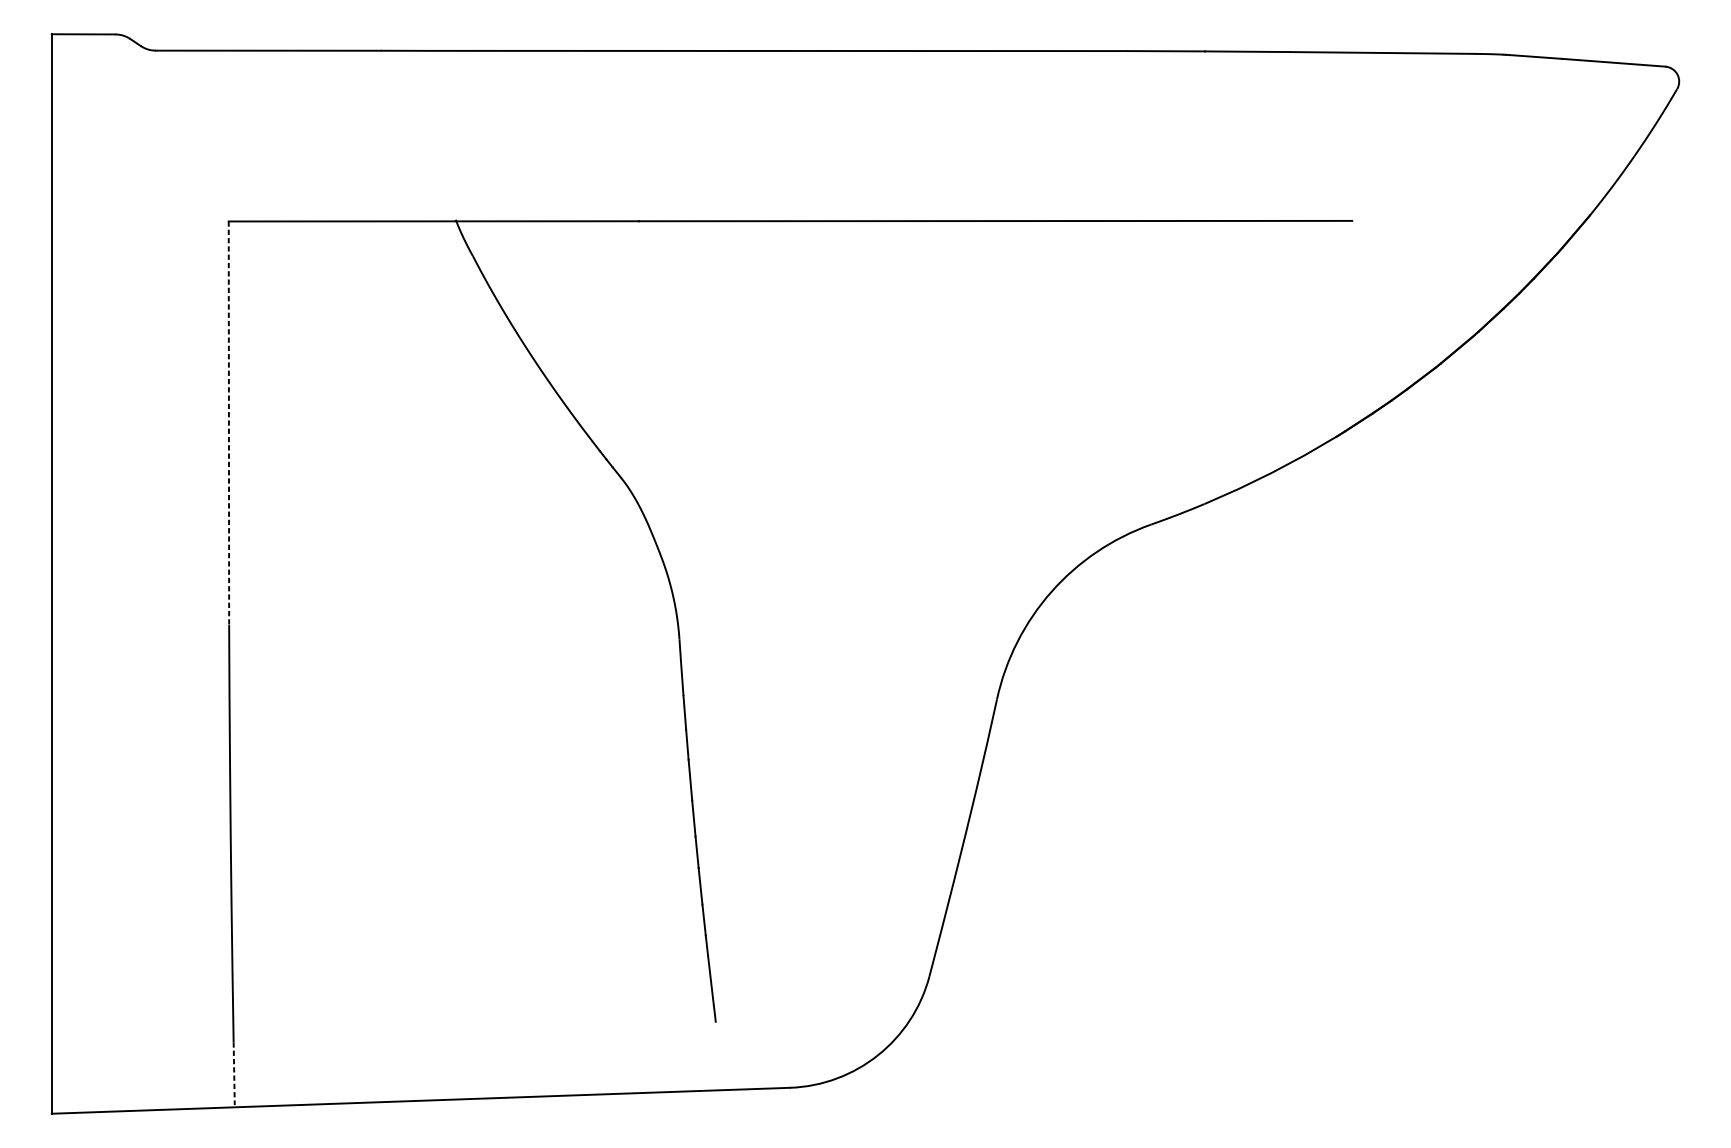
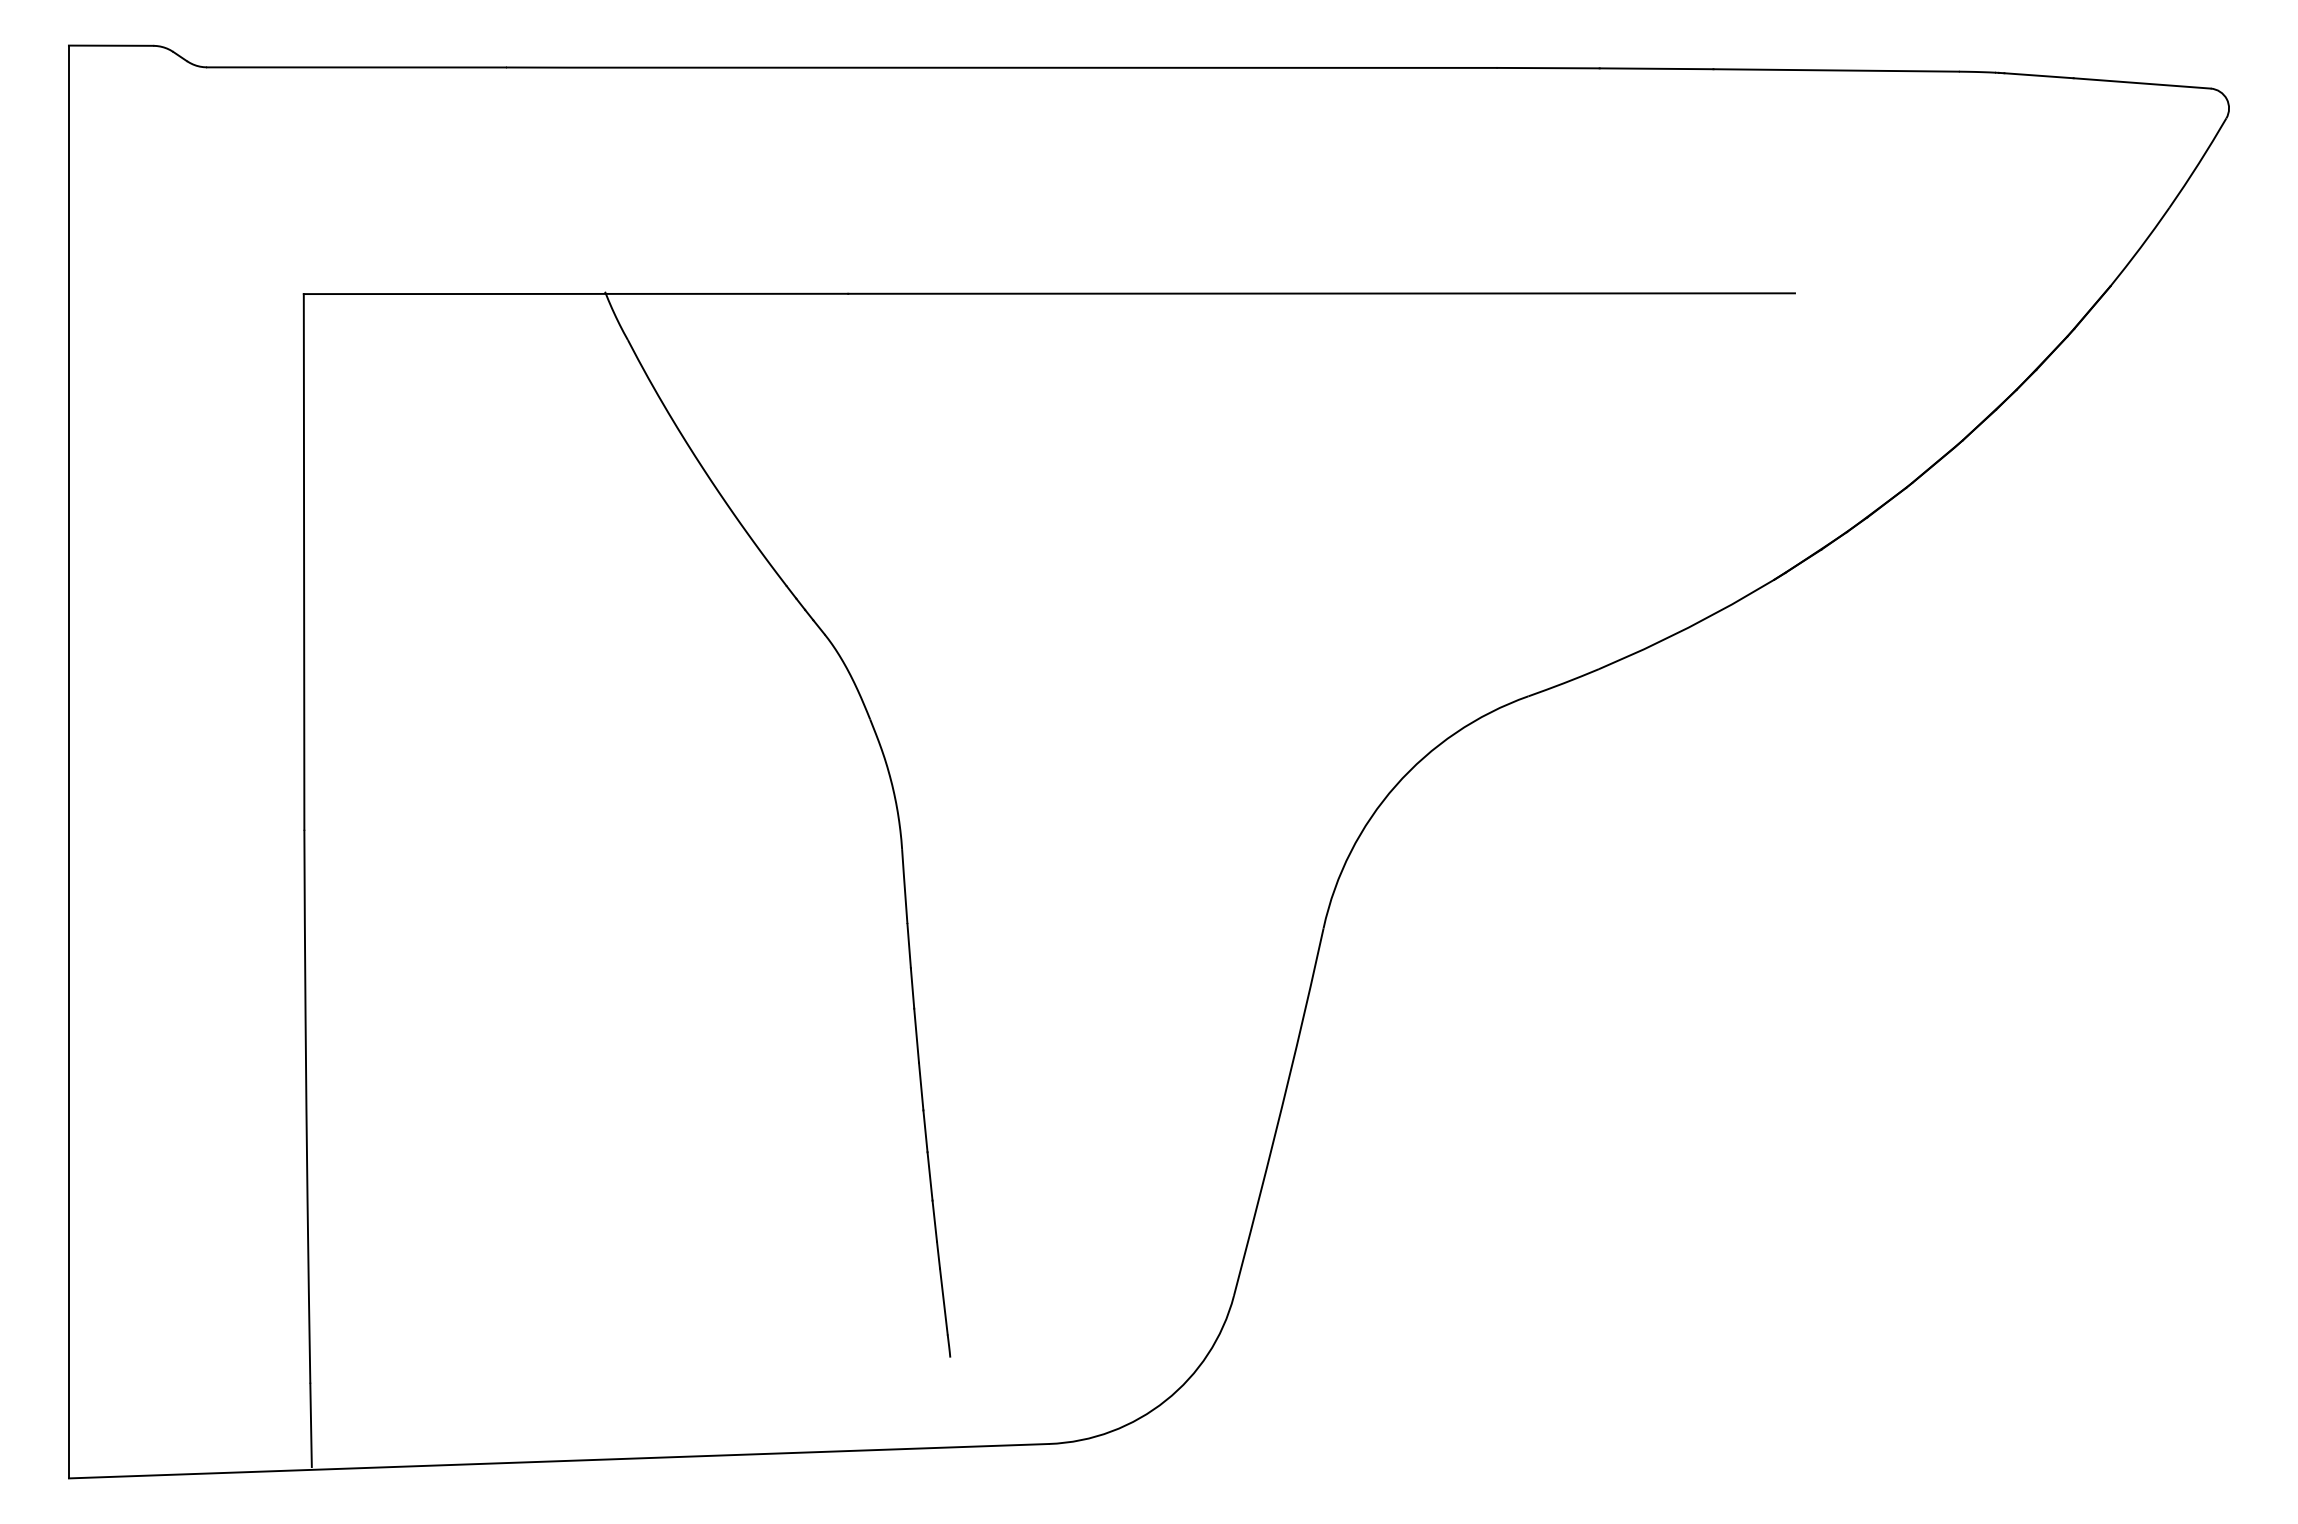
line: (229, 422) -> (304, 561), dashed -> solid
line: (234, 1073) -> (311, 1425), dashed -> solid

